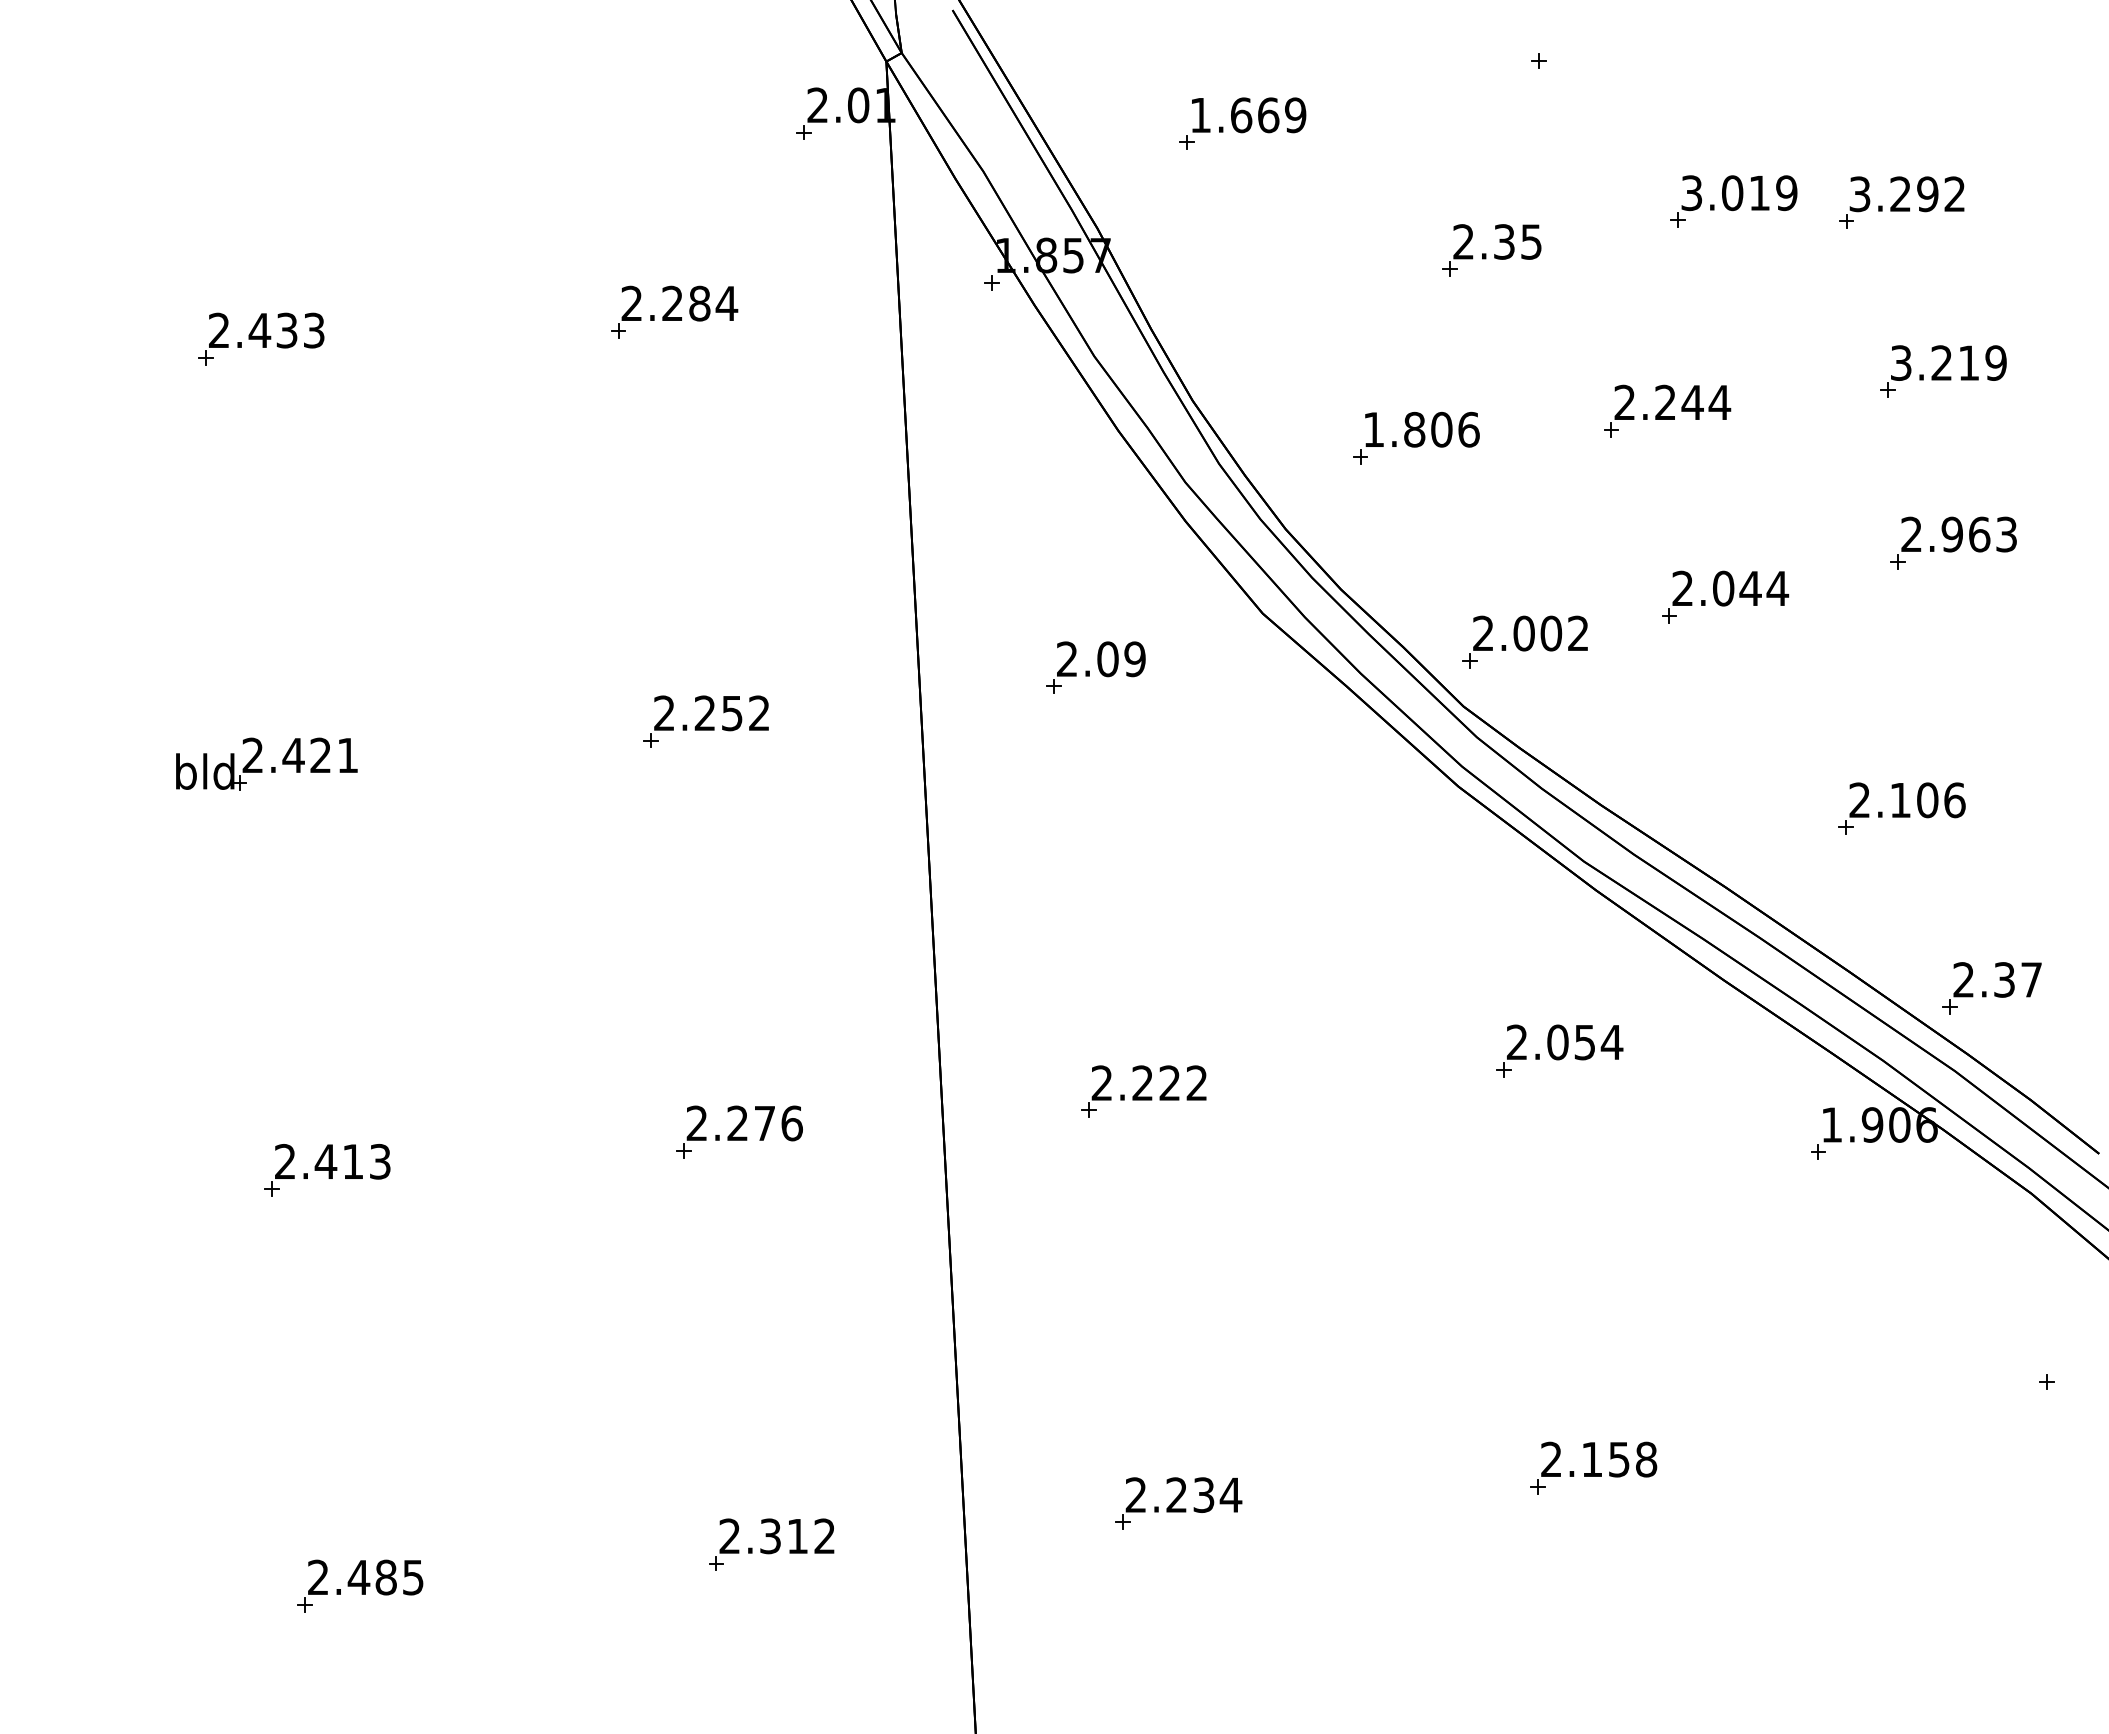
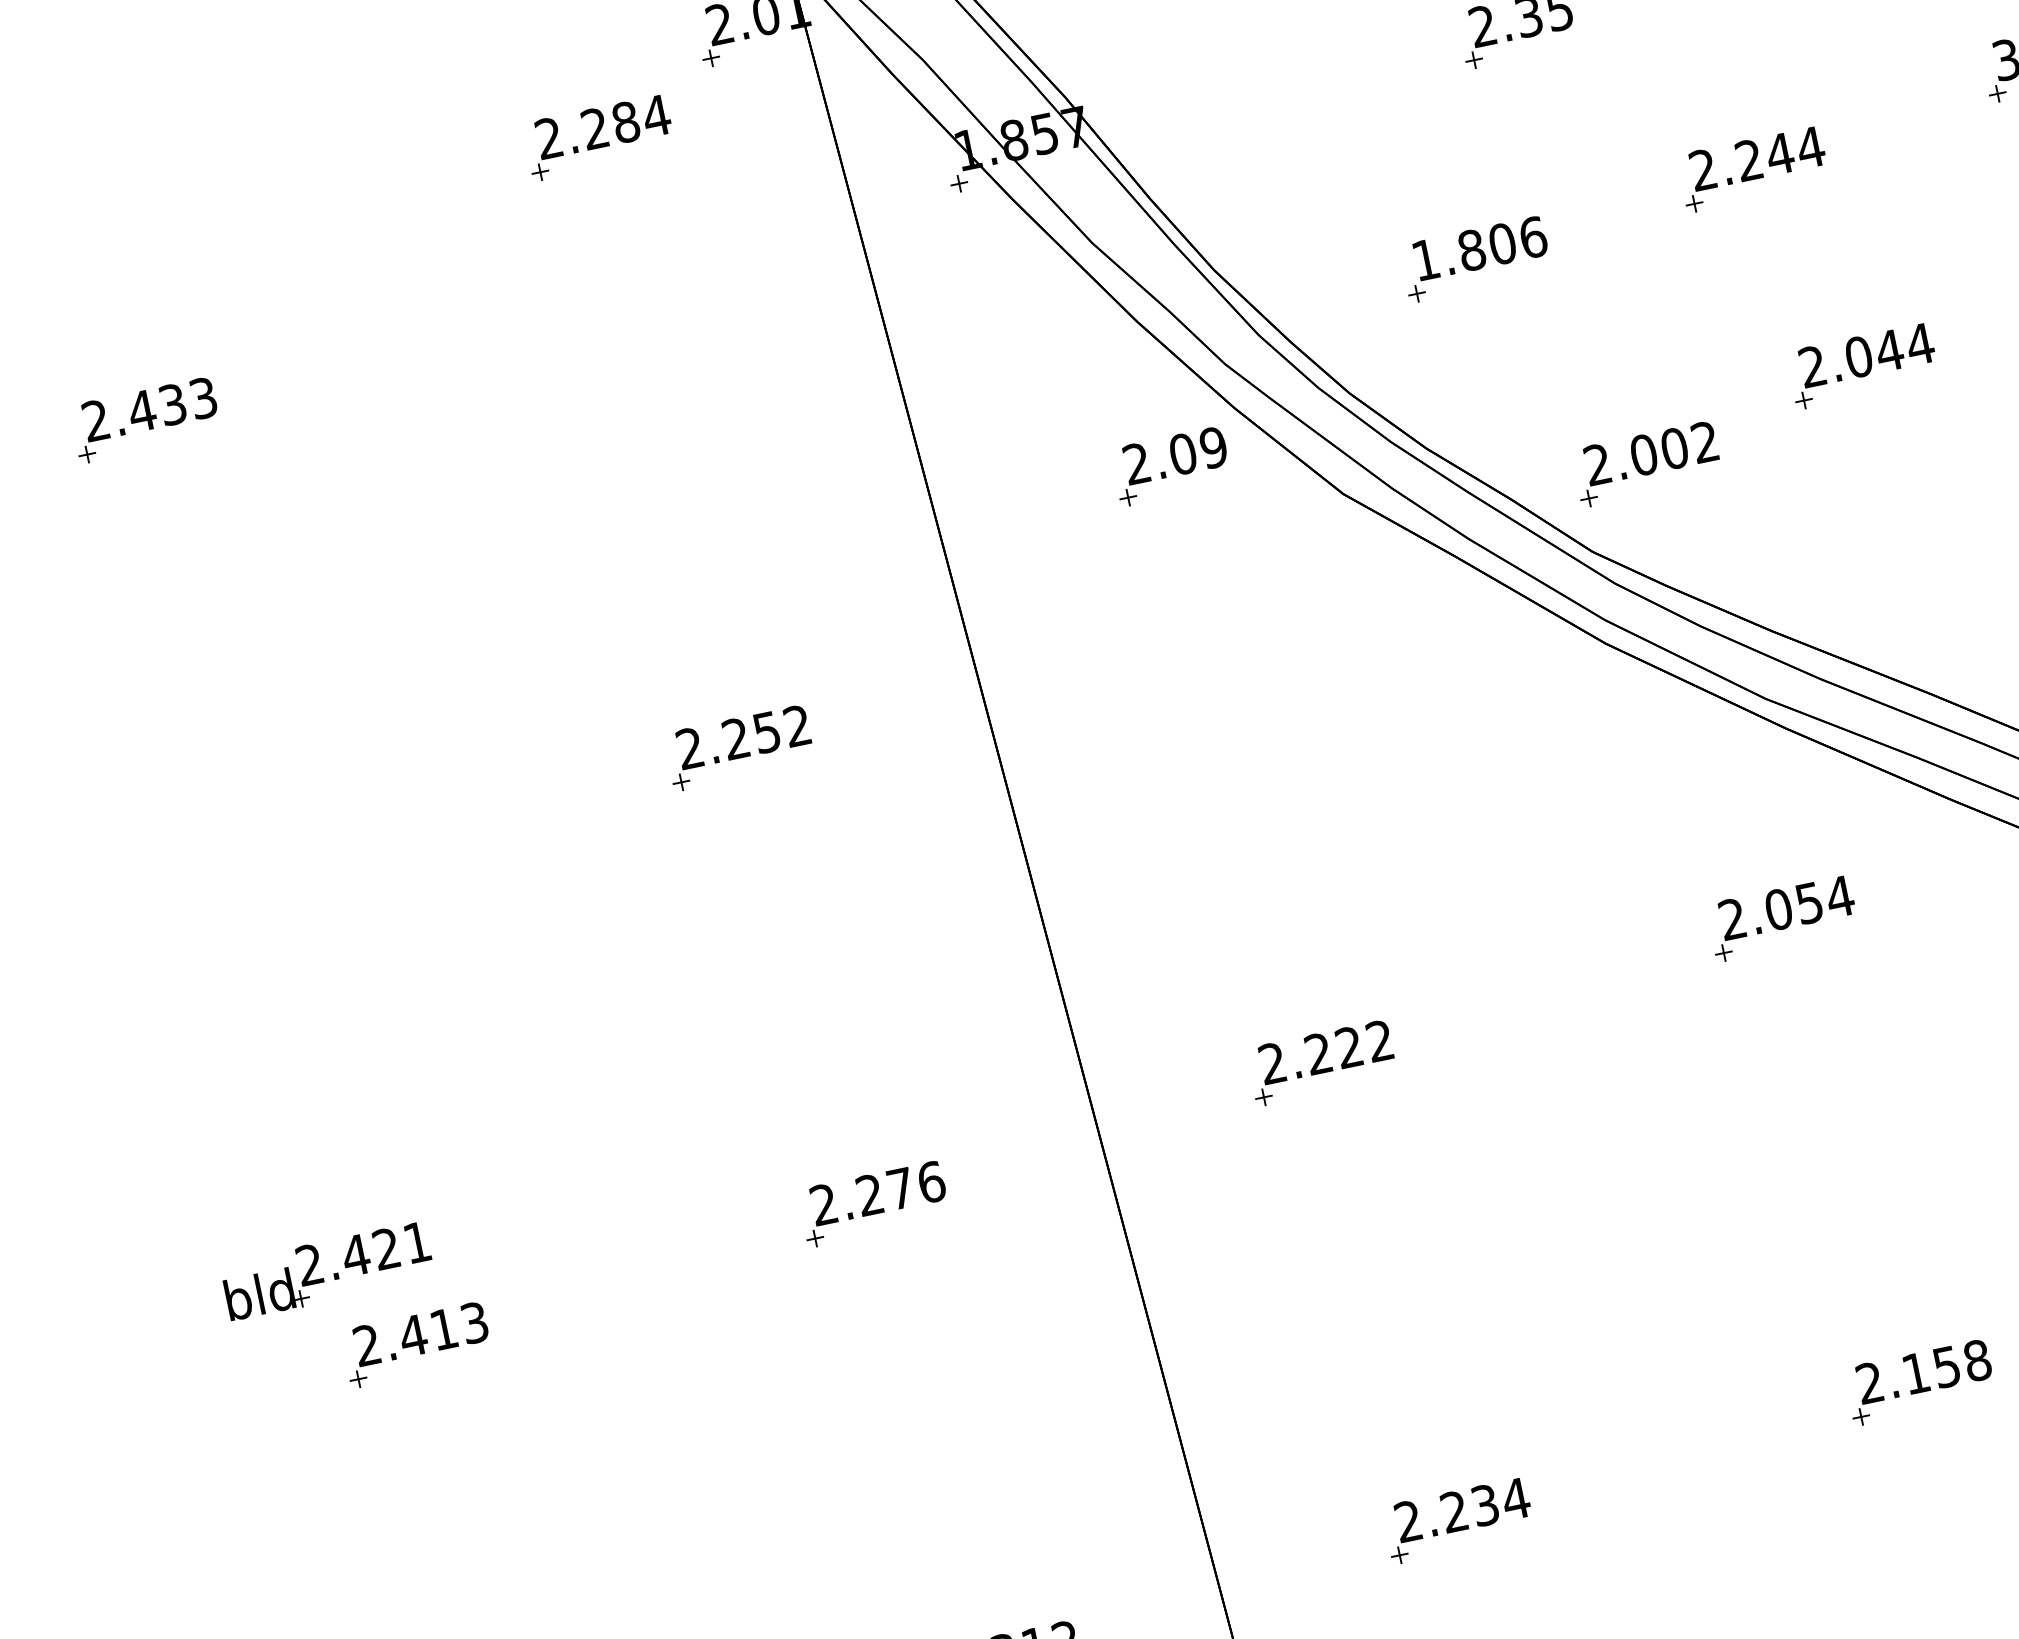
part: (674, 311) -> (599, 137), moved
part: (1095, 667) -> (1170, 466), moved
part: (271, 767) -> (333, 1274), moved

